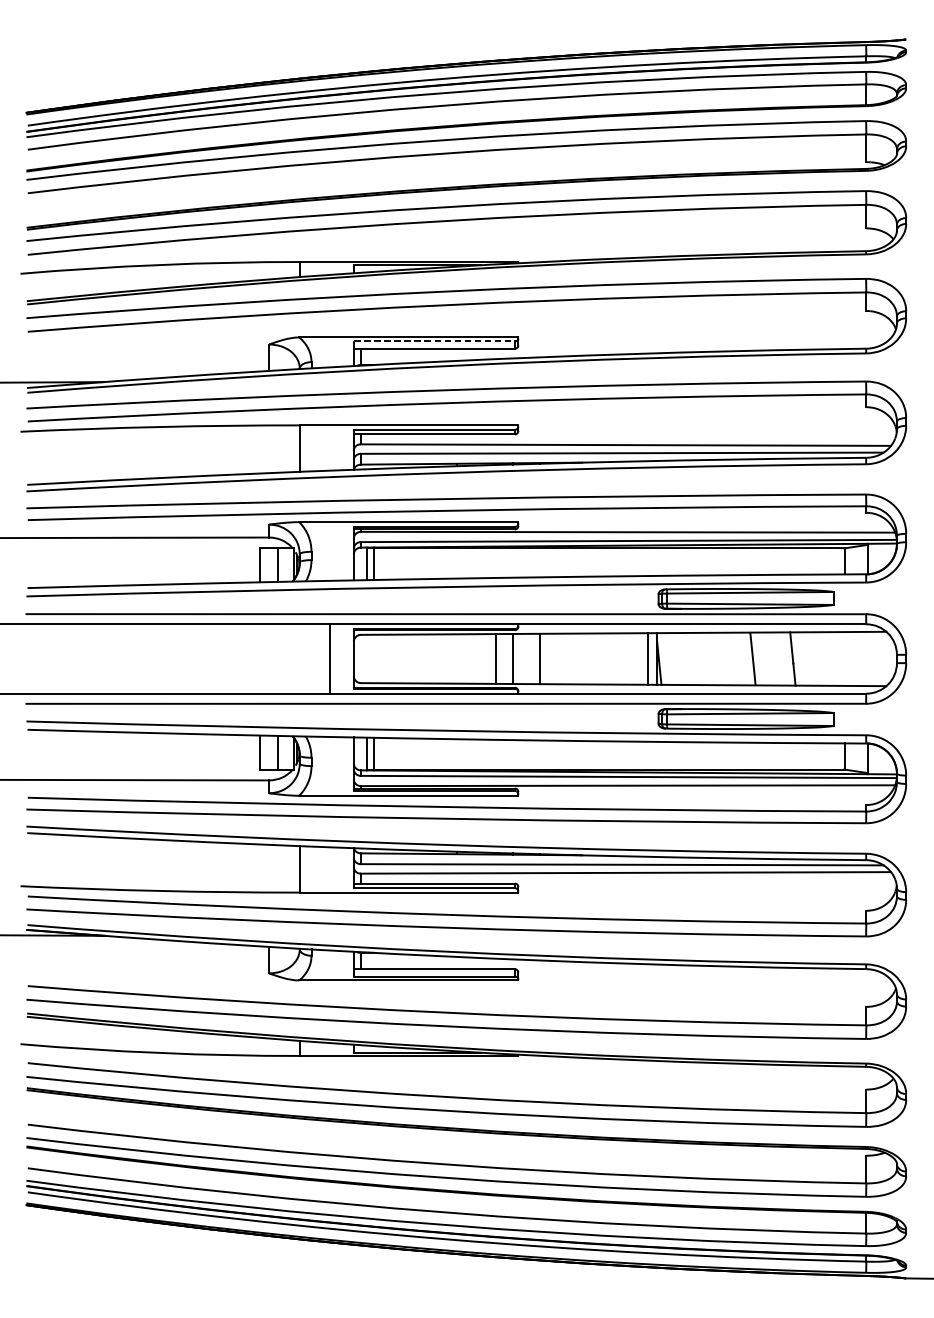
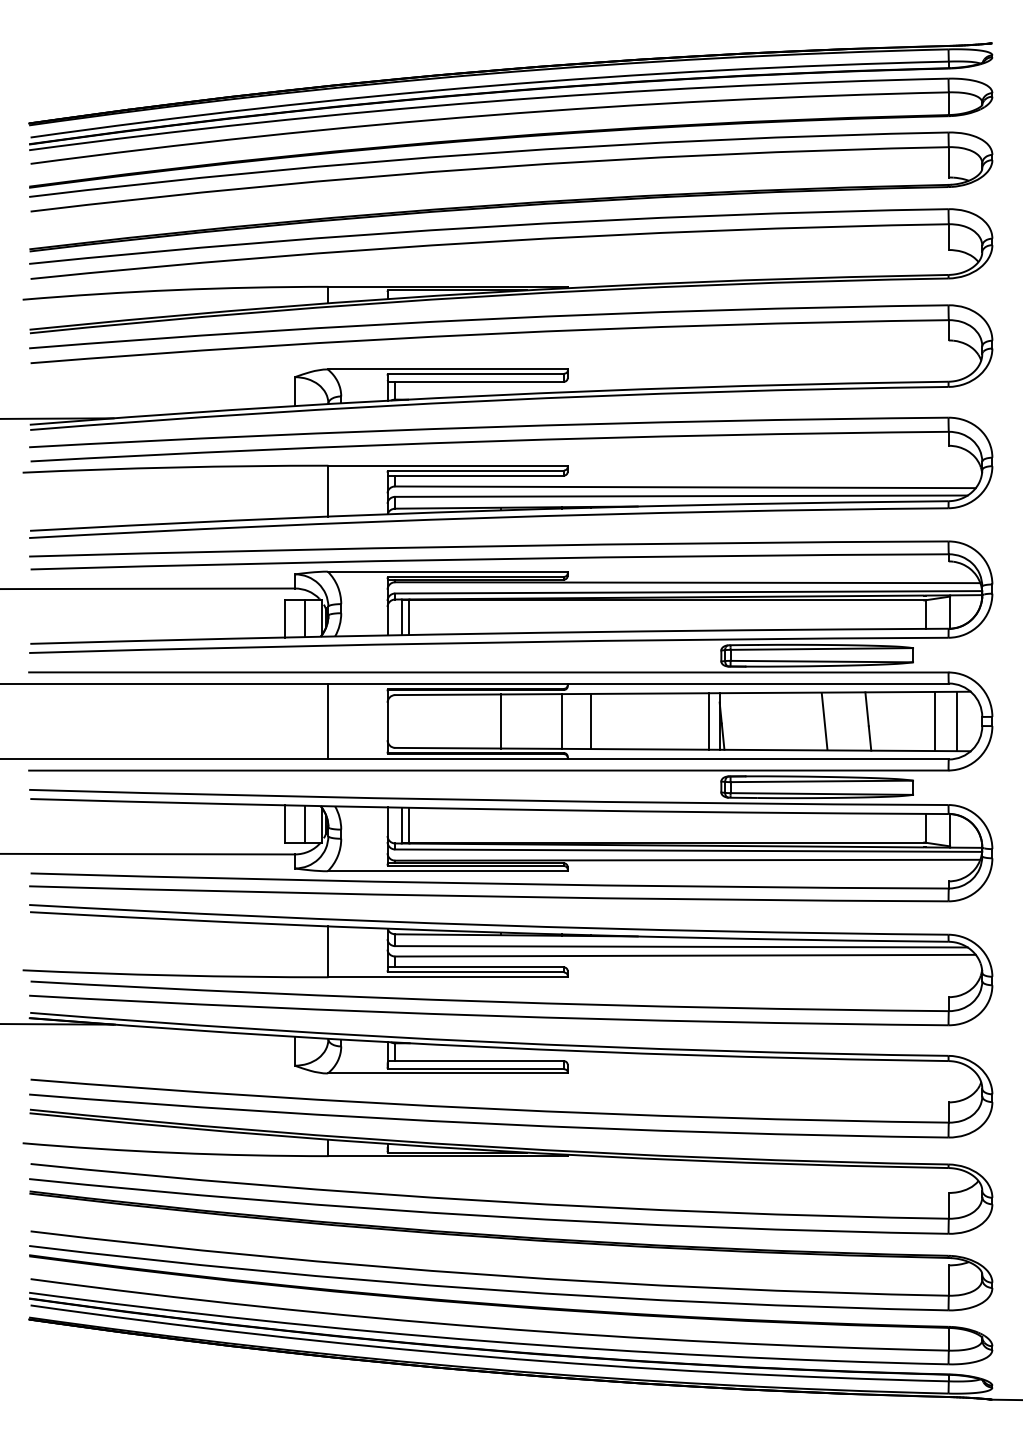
line: (435, 341) -> (476, 373), dashed -> solid
line: (330, 659) -> (328, 721), moved
line: (495, 659) -> (500, 721), moved
line: (853, 659) -> (934, 721), added
line: (873, 659) -> (956, 721), added

